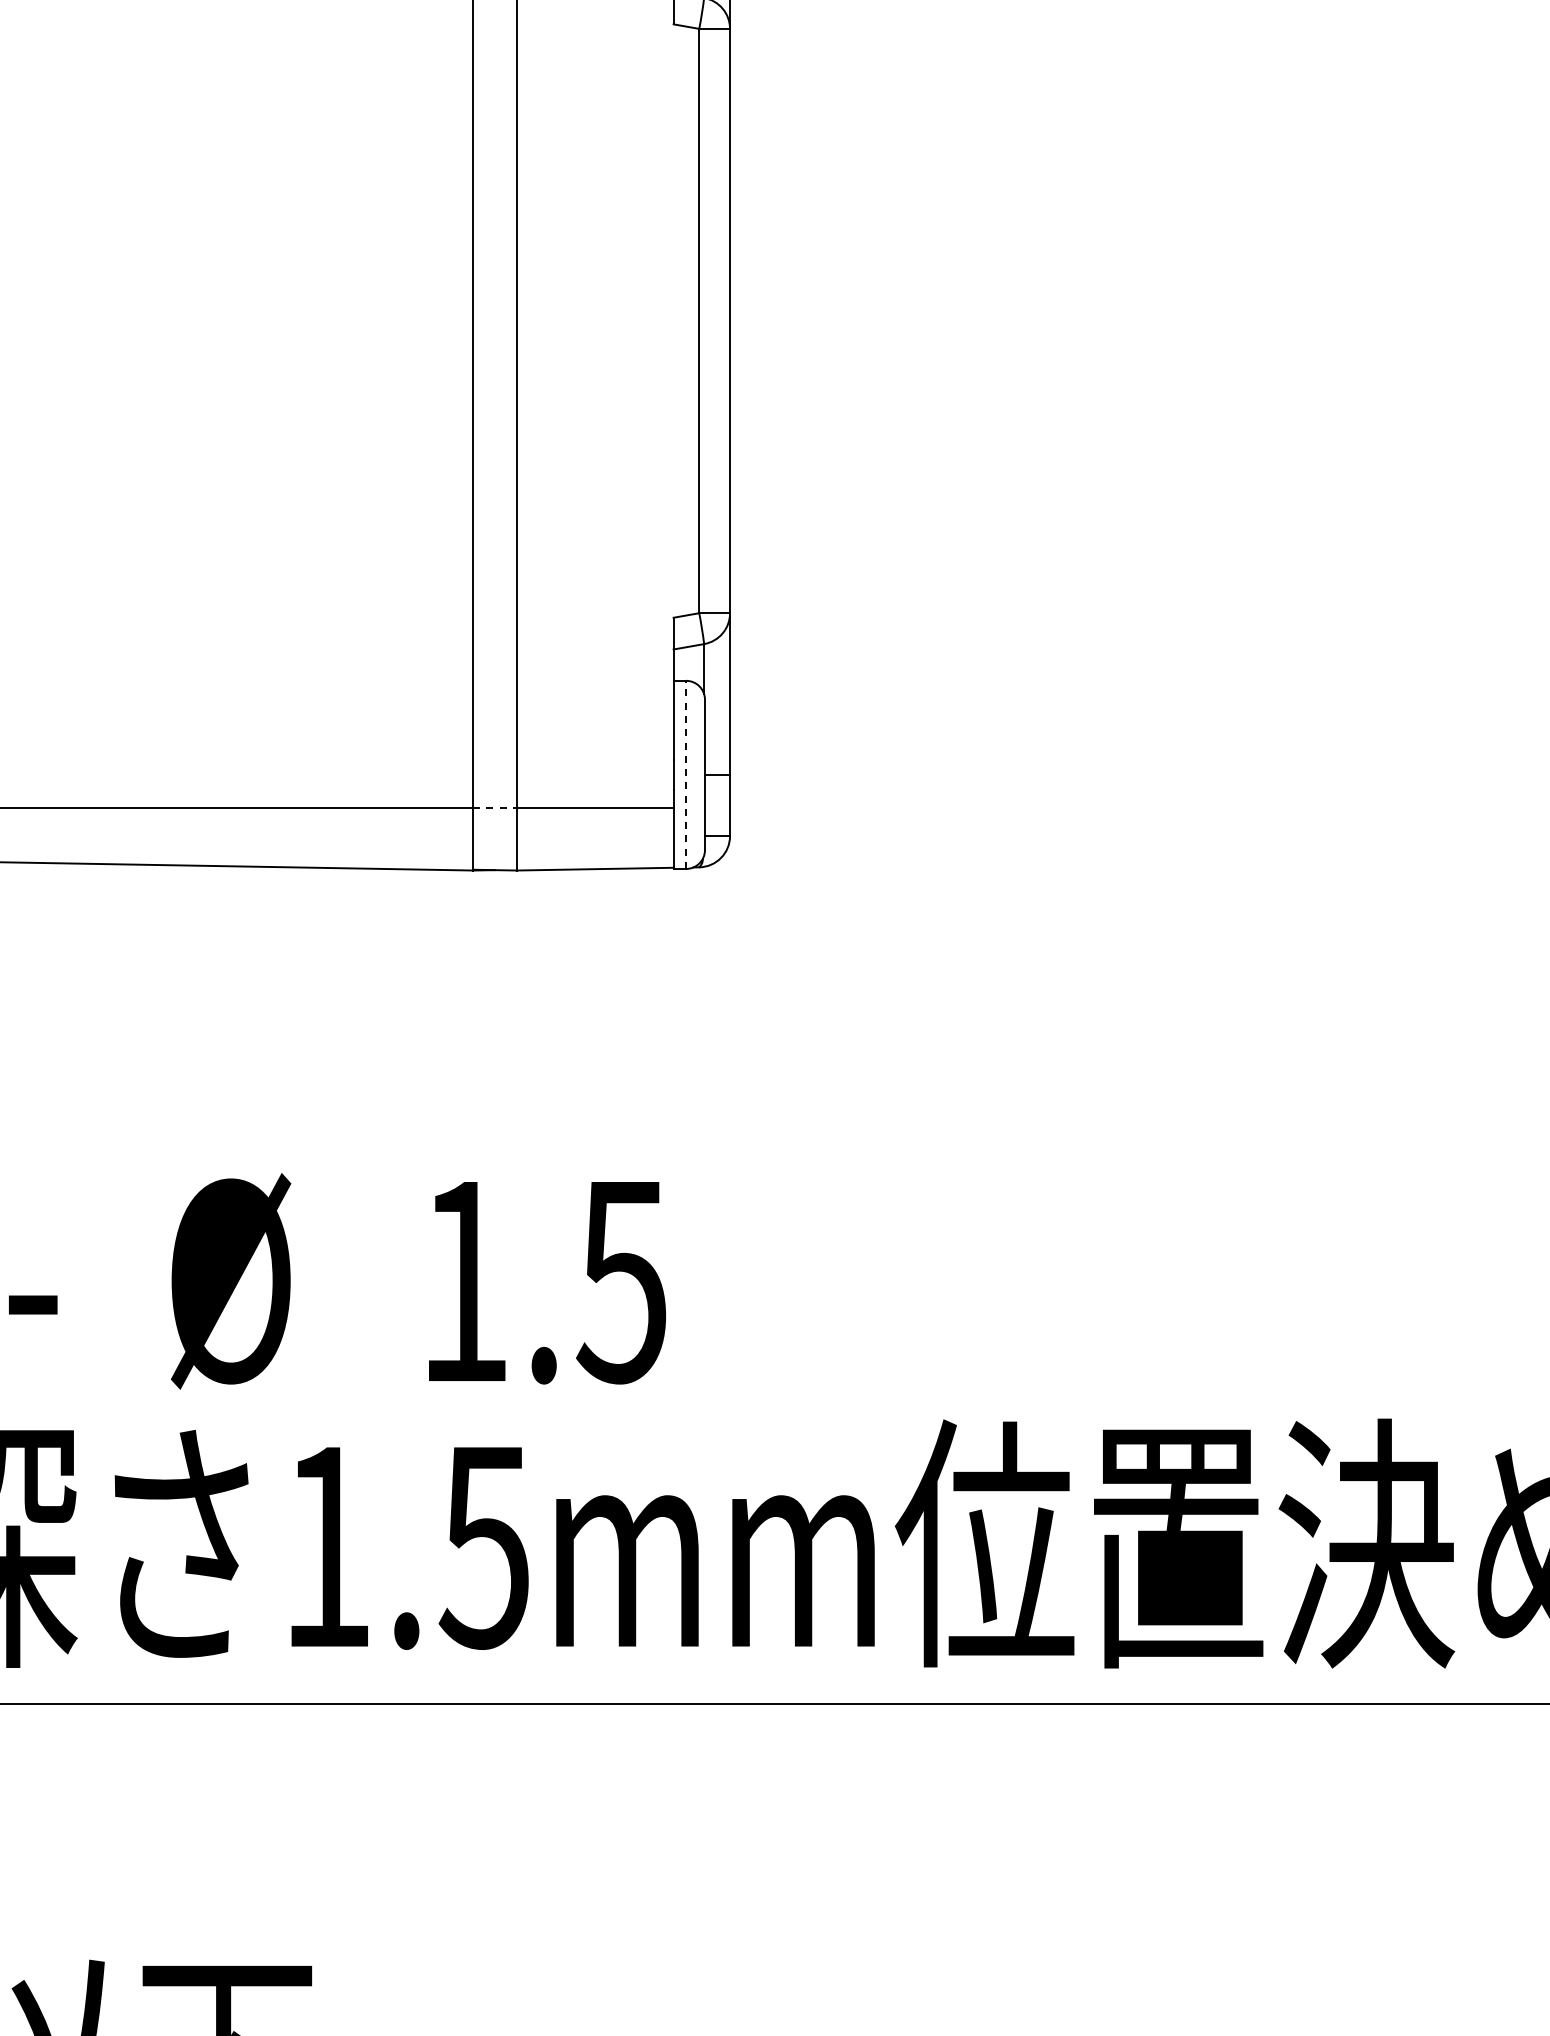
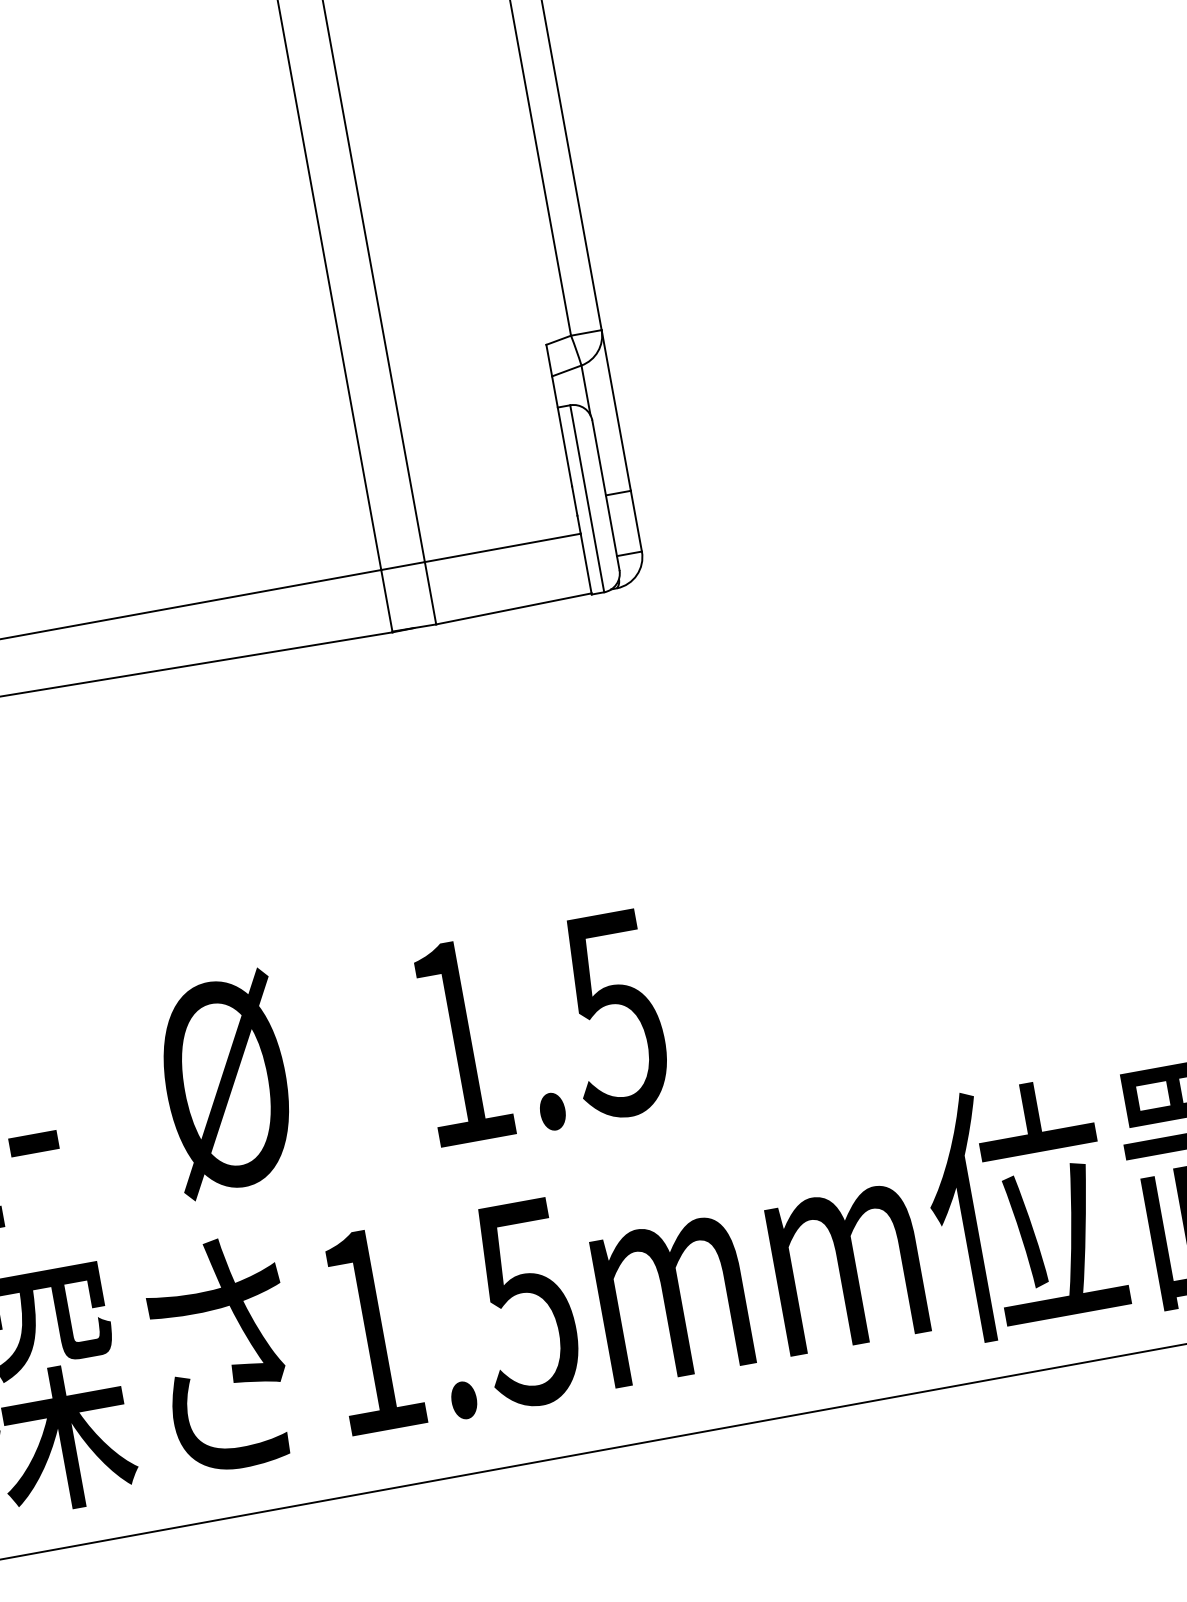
line: (686, 774) -> (587, 498), dashed -> solid
line: (494, 807) -> (402, 565), dashed -> solid

